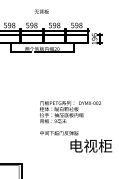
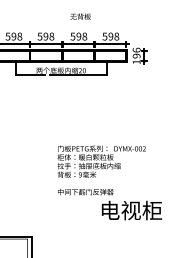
text: (41, 11) -> (80, 16), moved

